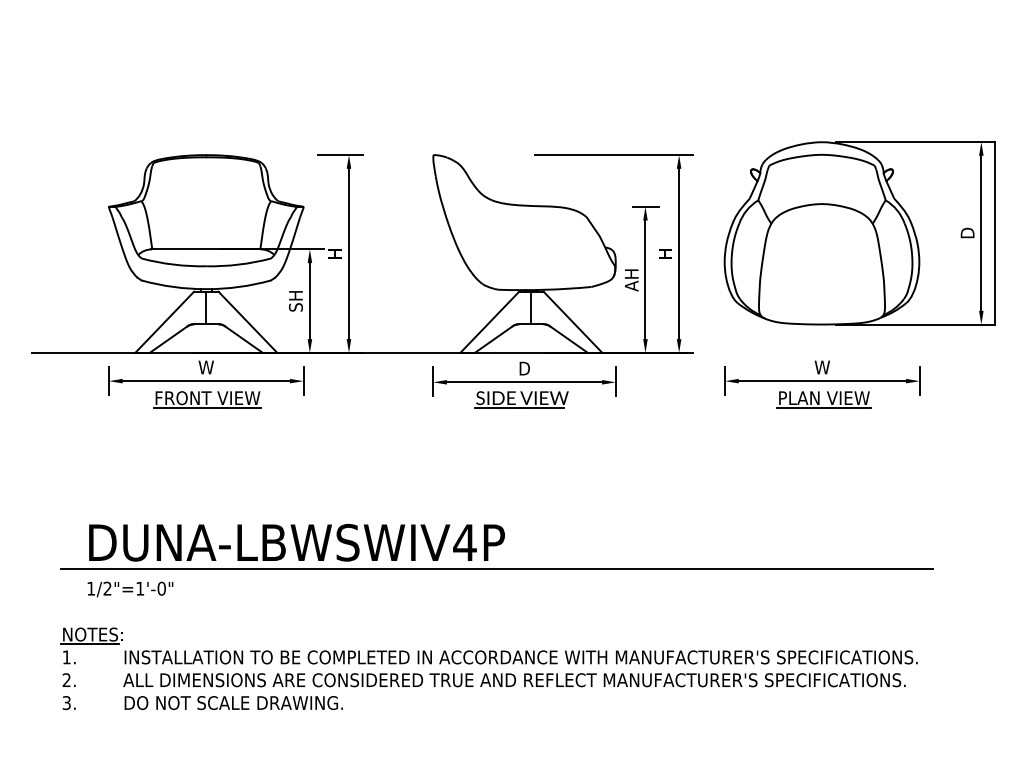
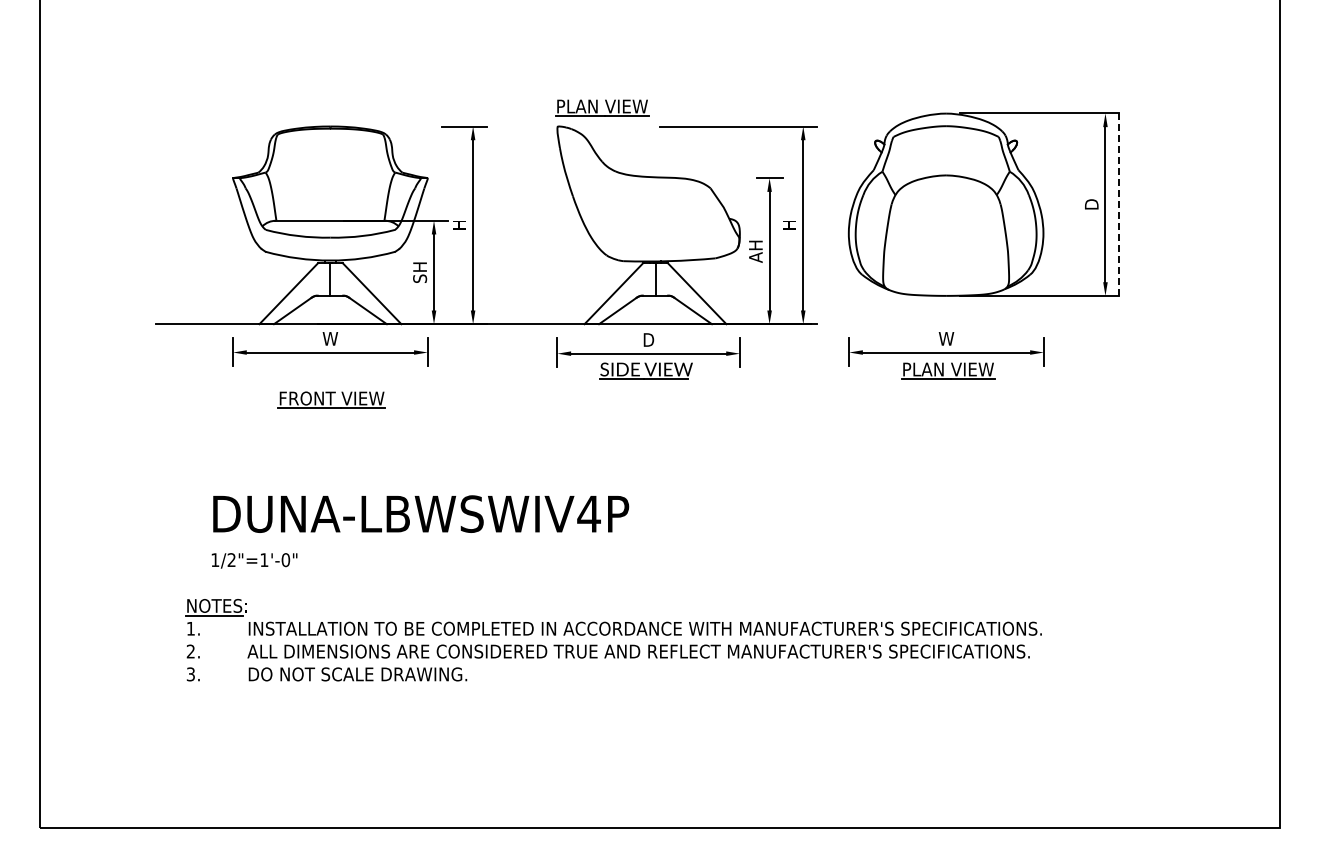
part: (478, 136) -> (602, 107), added
line: (995, 233) -> (1119, 204), solid -> dashed
part: (207, 399) -> (331, 399), moved
line: (497, 569) -> (621, 540), removed

